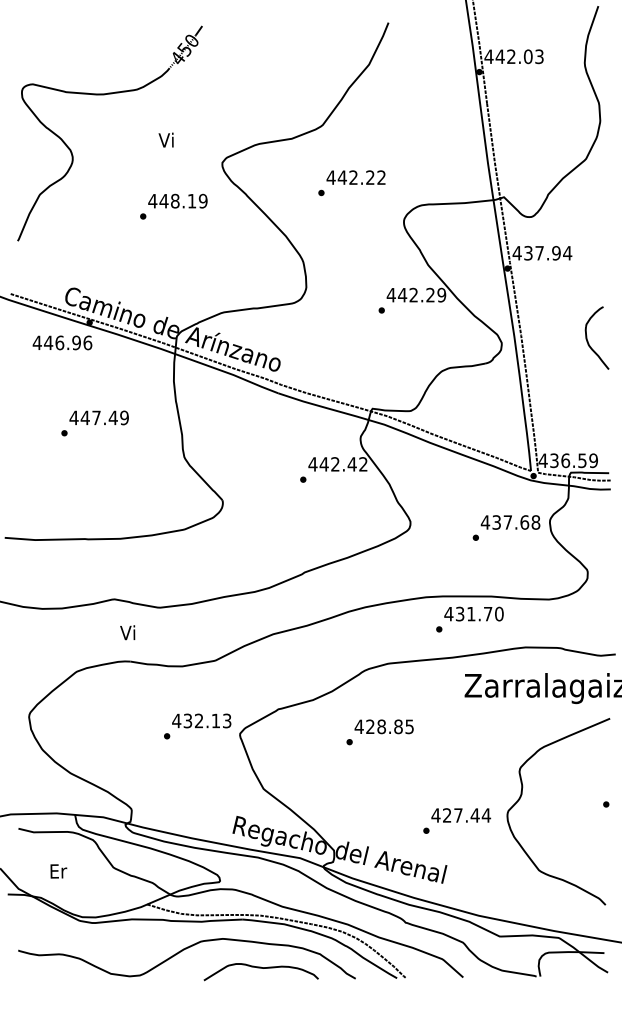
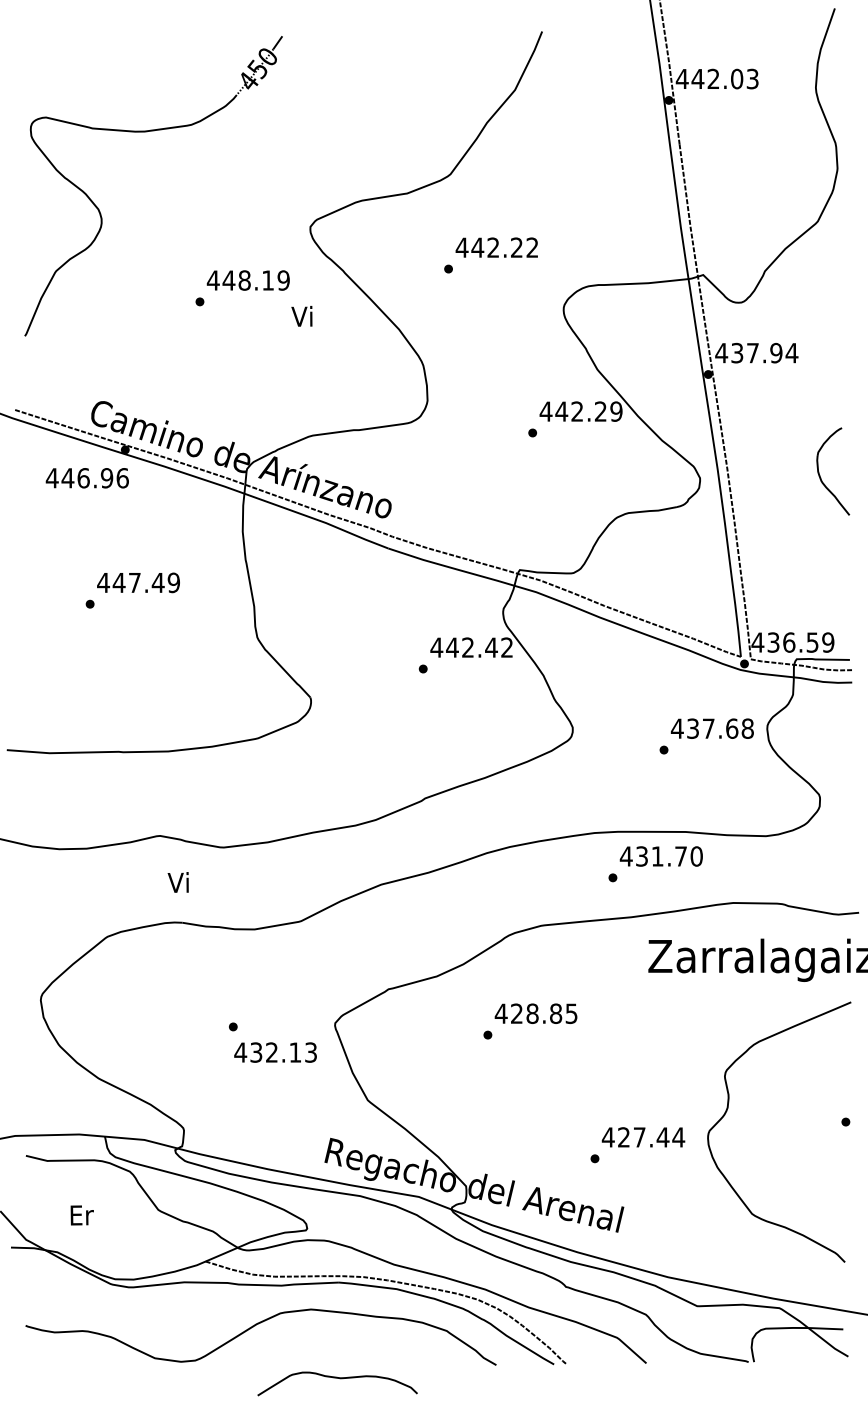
text: (165, 140) -> (301, 316), moved
text: (201, 720) -> (275, 1052), moved
curve: (261, 968) -> (337, 1378), moved

